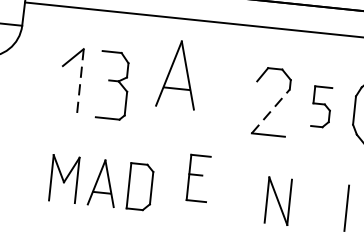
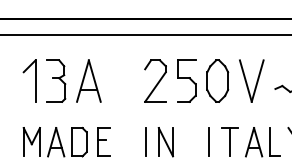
part: (177, 73) -> (88, 80), moved
line: (80, 82) -> (35, 81), dashed -> solid
part: (321, 106) -> (186, 80), size x1.67
line: (270, 110) -> (155, 86), dashed -> solid
part: (197, 177) -> (103, 141), moved
line: (245, 198) -> (145, 142), added

